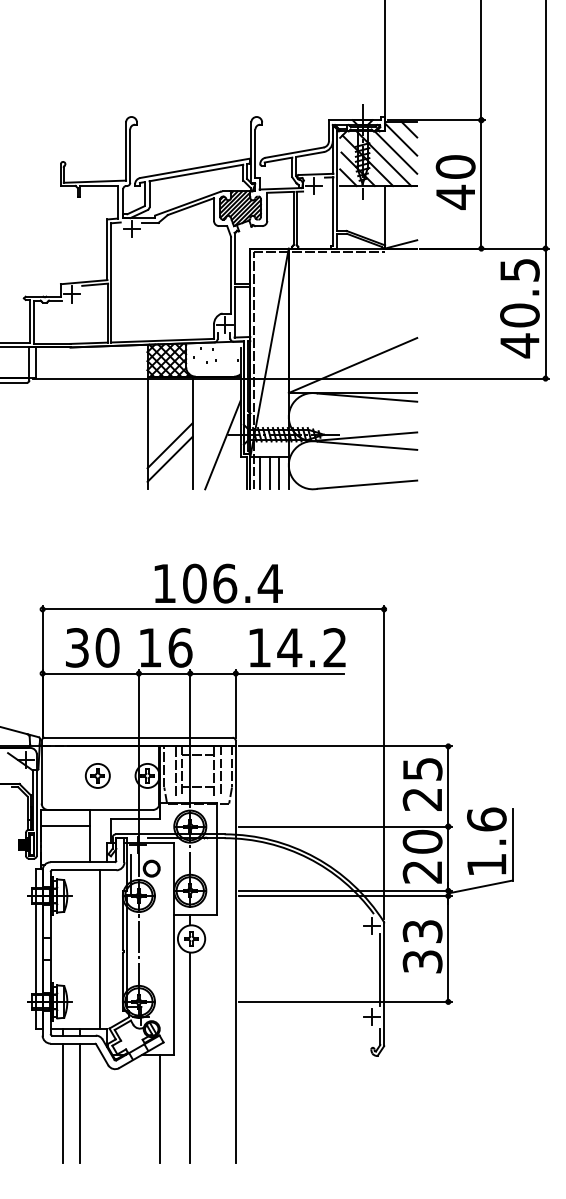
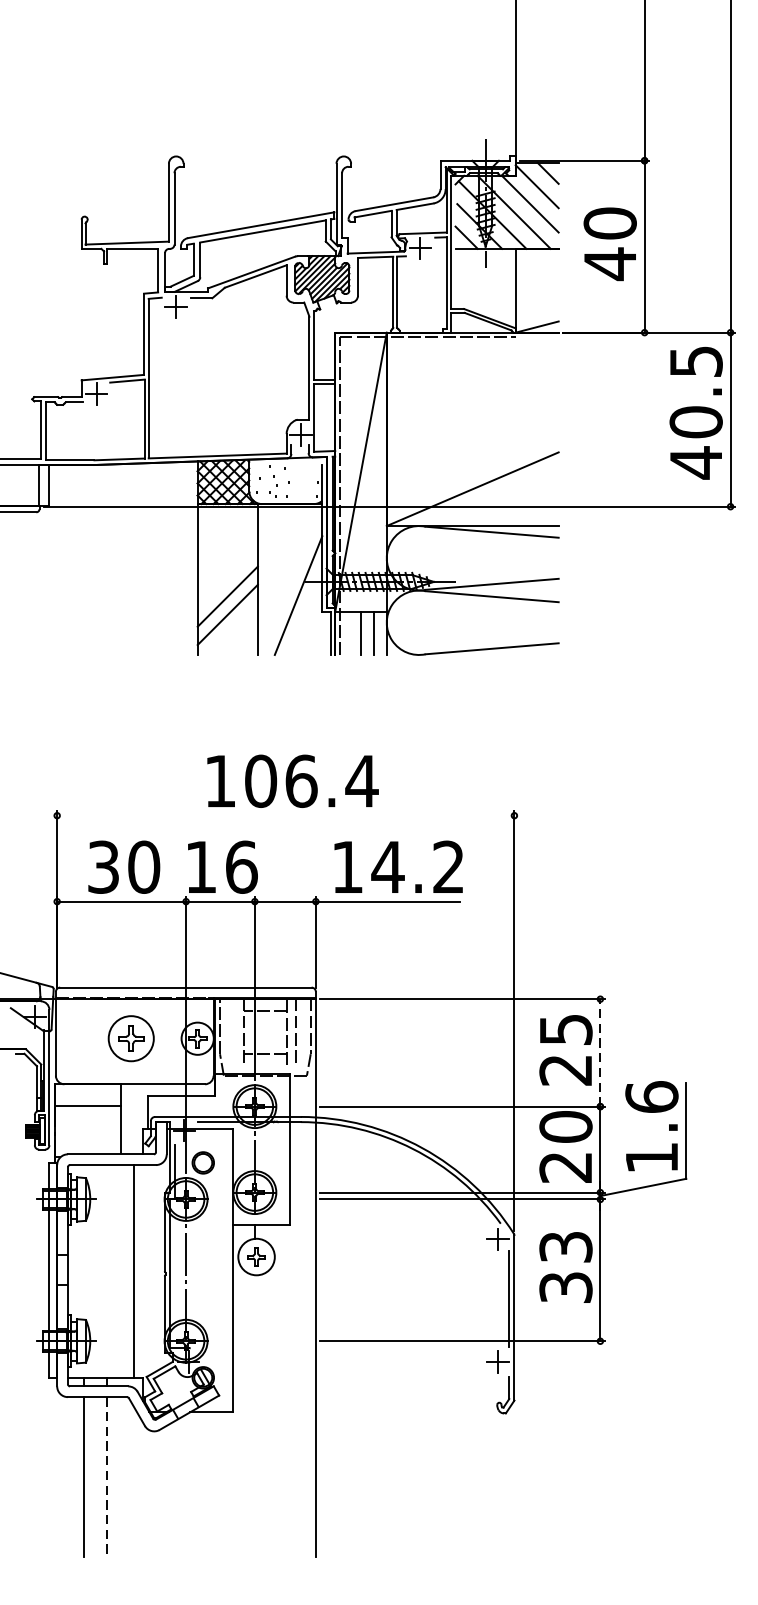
line: (259, 473) -> (347, 633), removed
line: (213, 609) -> (285, 815), removed
line: (175, 770) -> (235, 1031), removed
part: (97, 775) -> (130, 1038), size x1.4
line: (448, 786) -> (600, 1052), solid -> dashed
line: (190, 1057) -> (255, 1415), removed
line: (79, 1103) -> (106, 1477), solid -> dashed
line: (160, 1108) -> (214, 1484), removed

